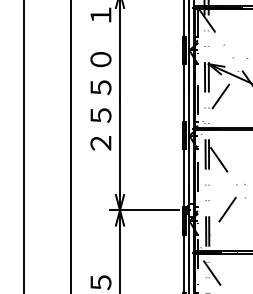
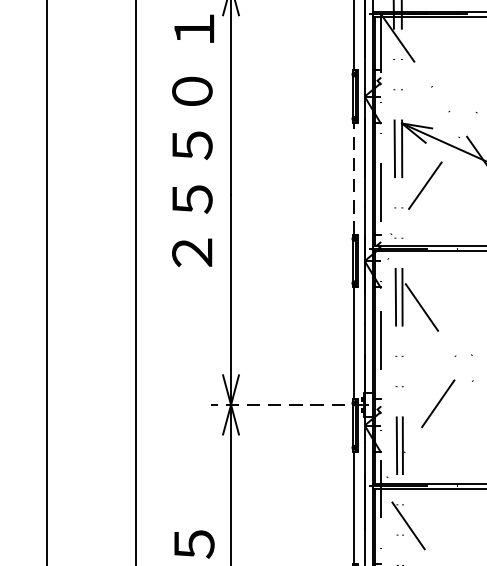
line: (184, 92) -> (355, 178), solid -> dashed
text: (100, 101) -> (191, 172), moved
line: (144, 210) -> (278, 405), solid -> dashed

